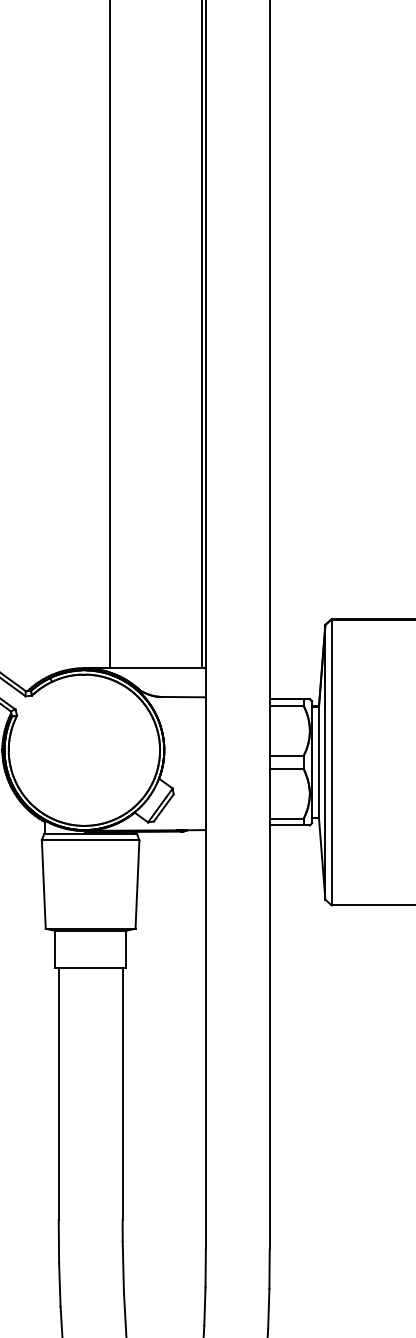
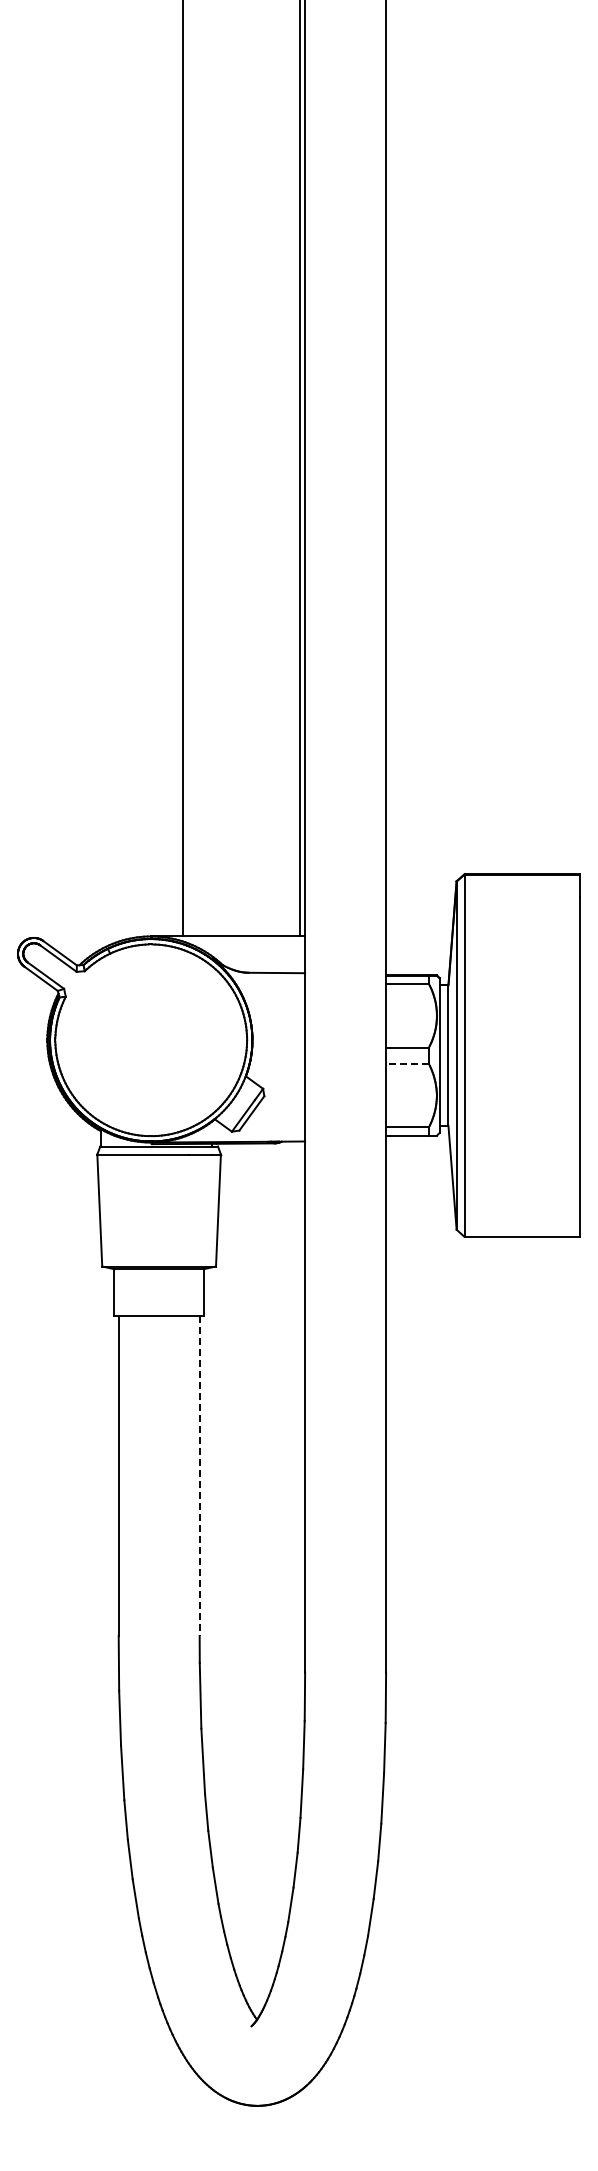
line: (286, 768) -> (407, 1063), solid -> dashed
line: (122, 1093) -> (199, 1475), solid -> dashed

